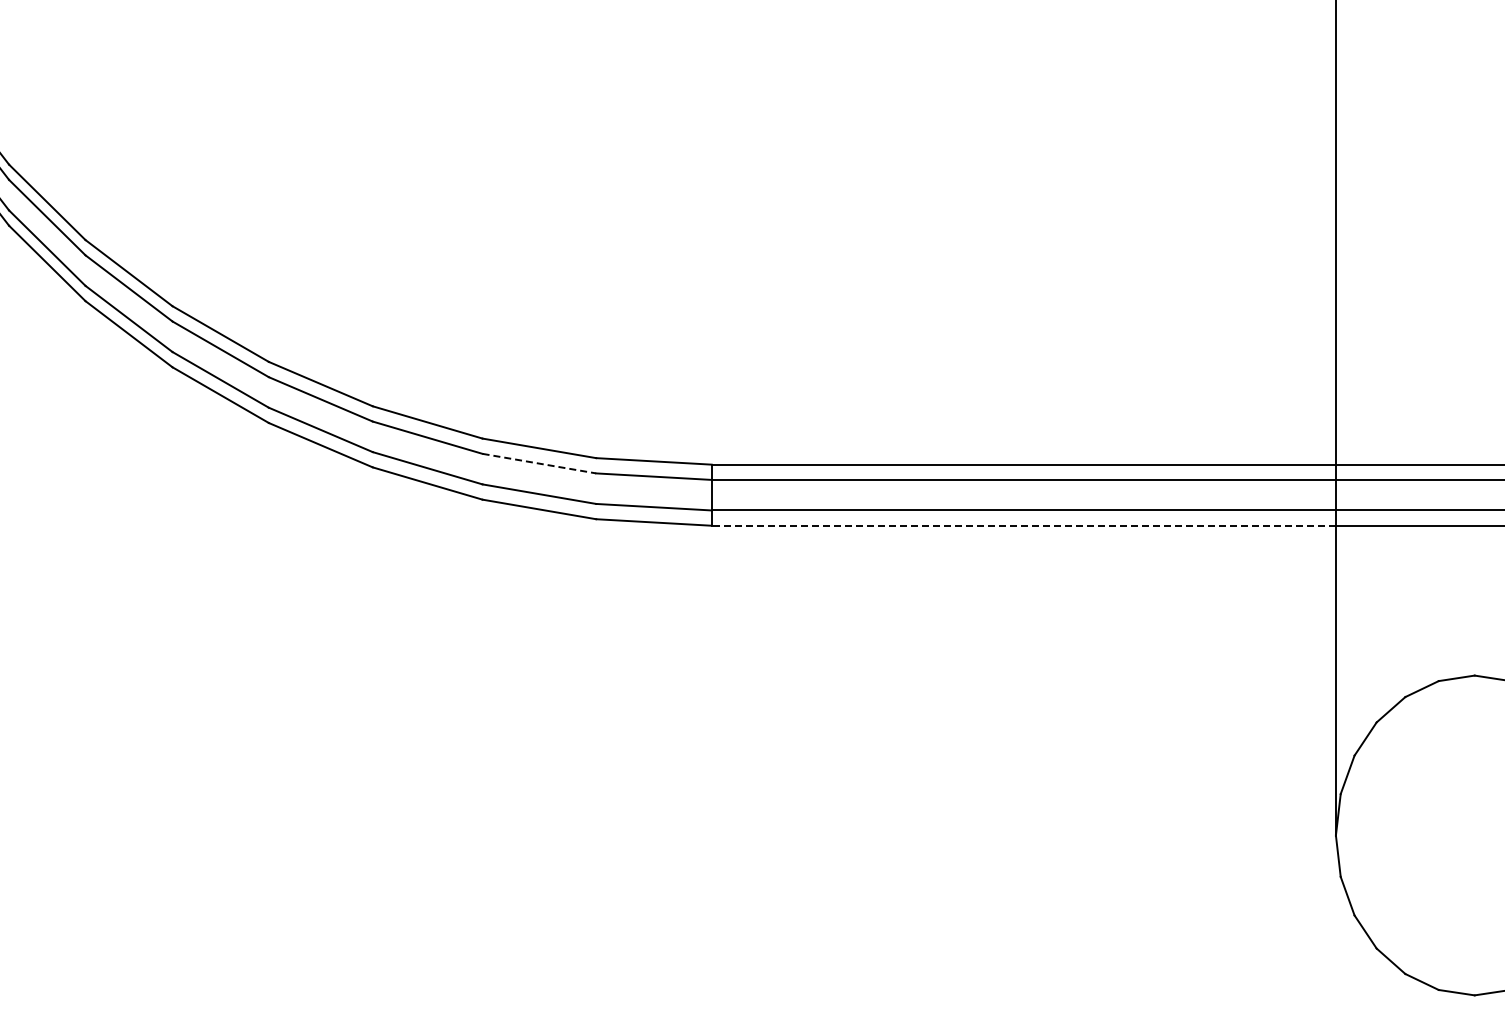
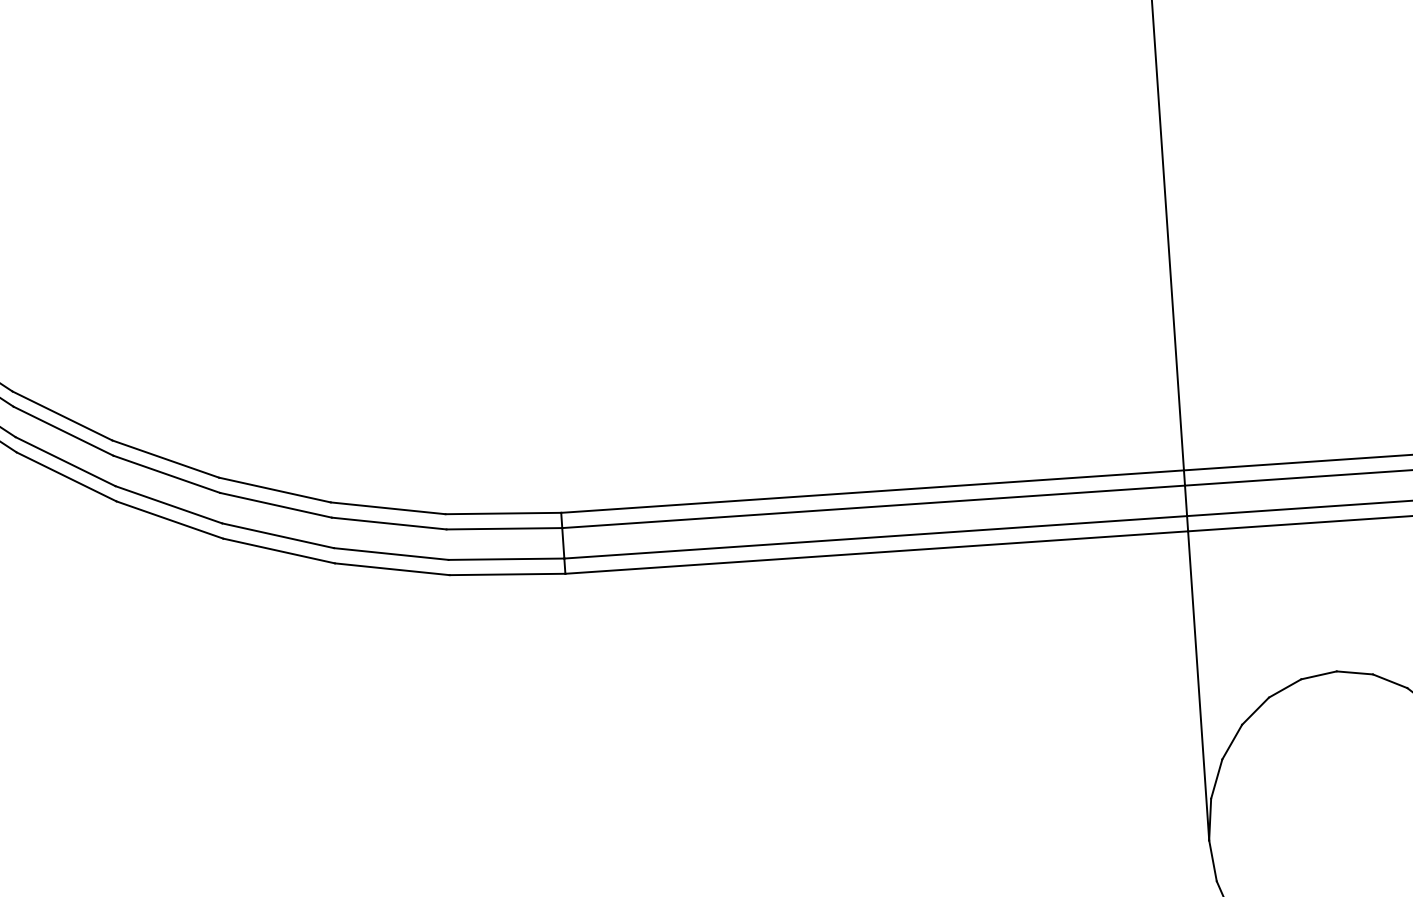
line: (539, 463) -> (389, 523), dashed -> solid
line: (1023, 525) -> (876, 552), dashed -> solid

